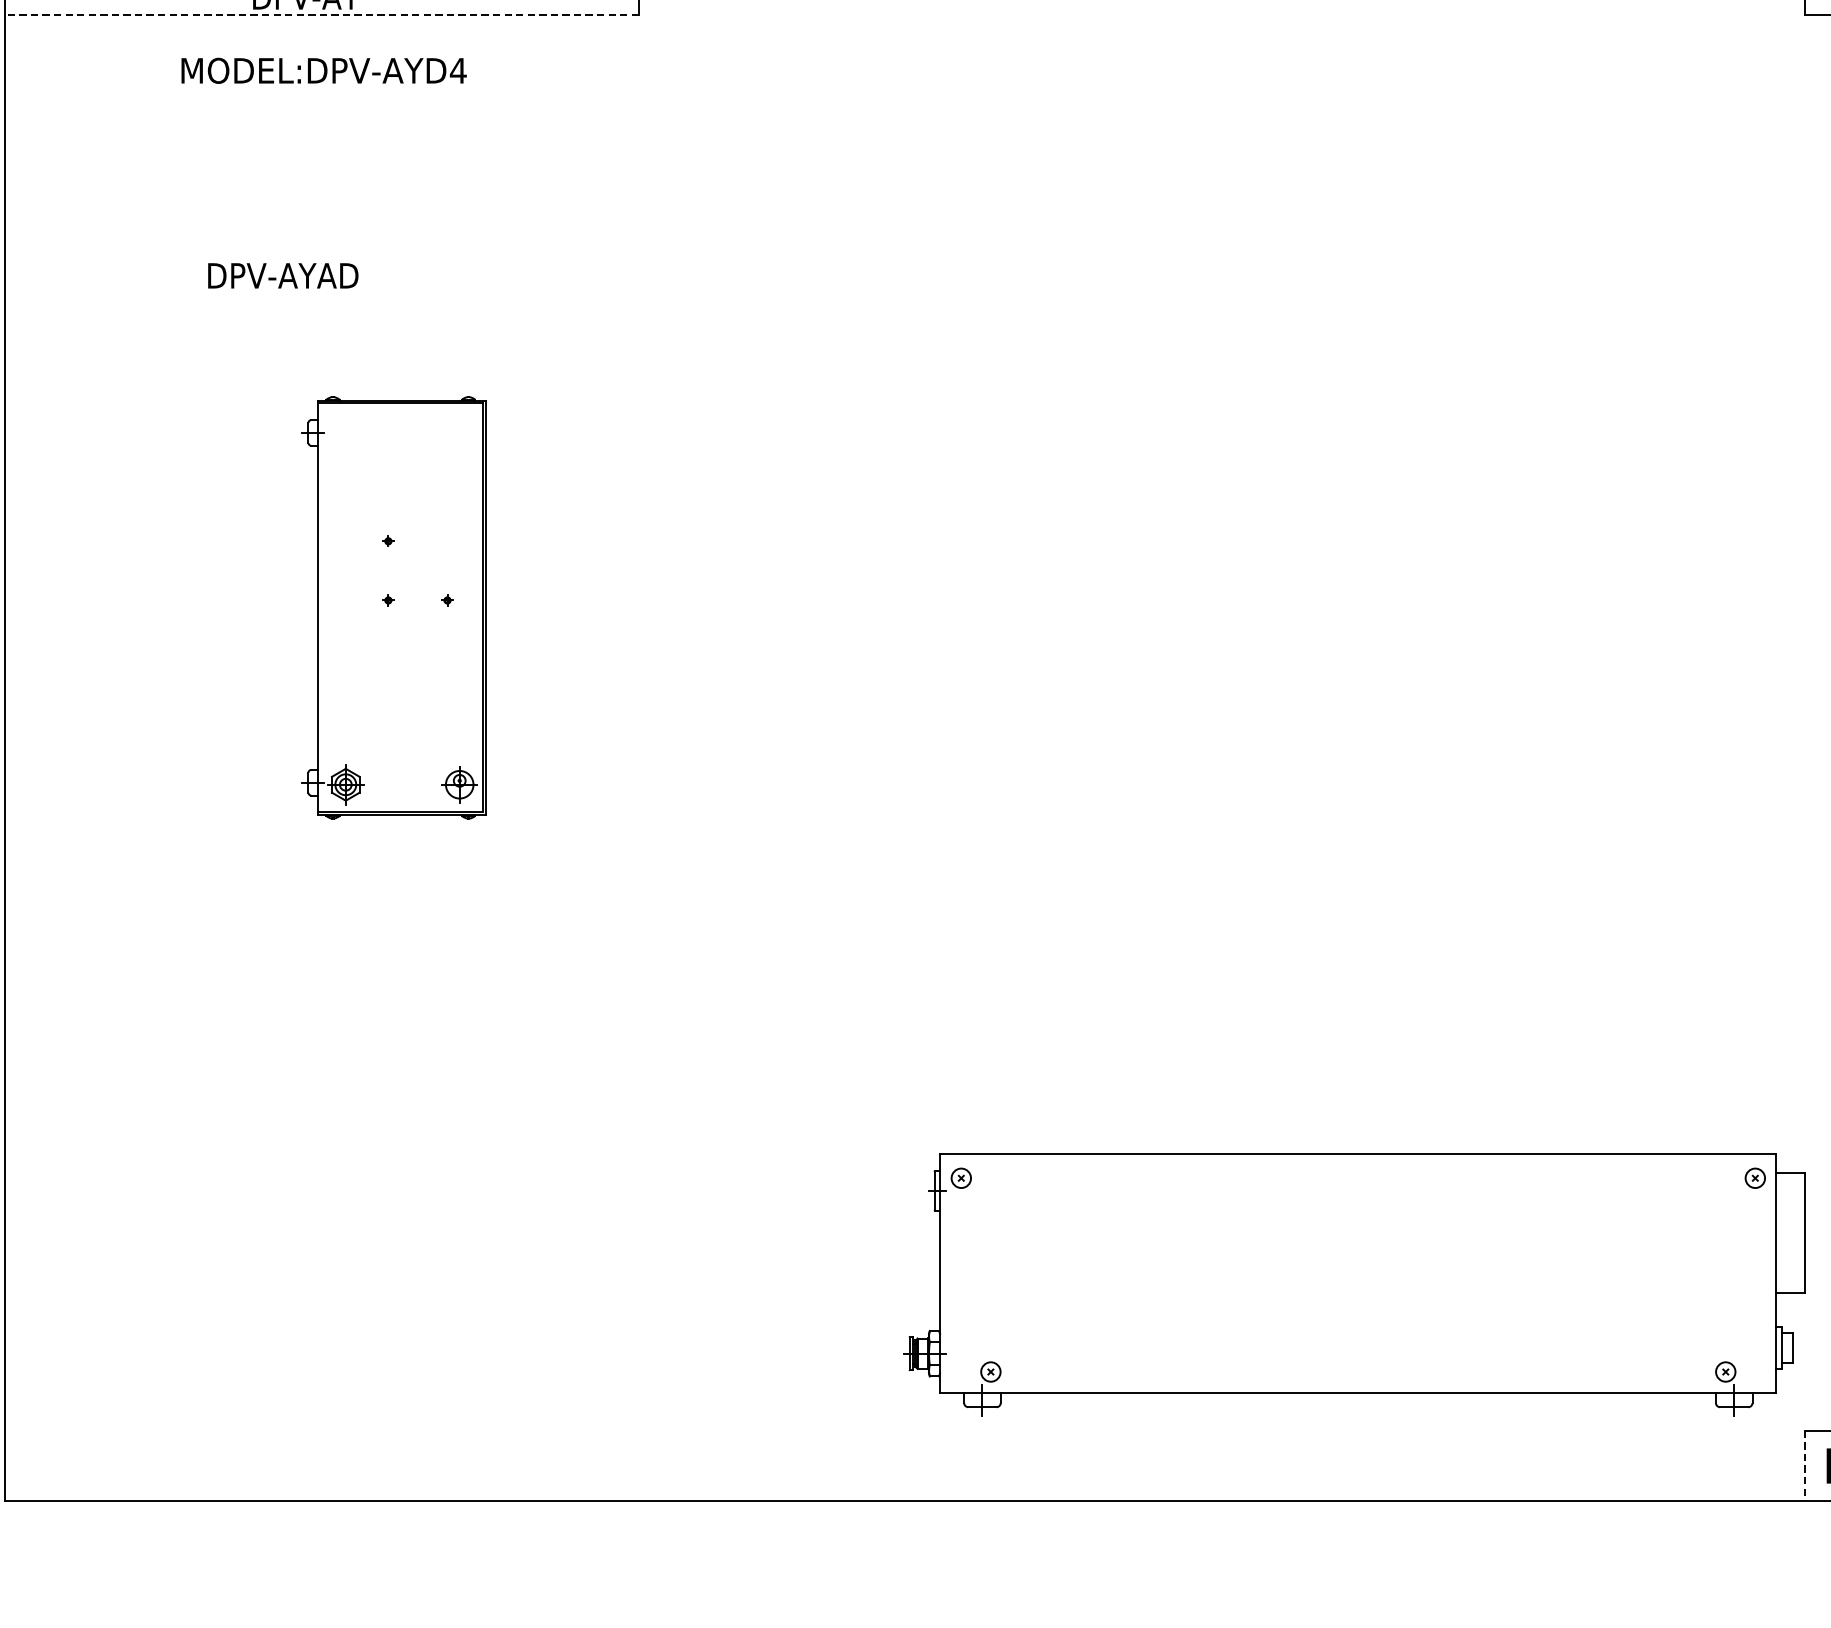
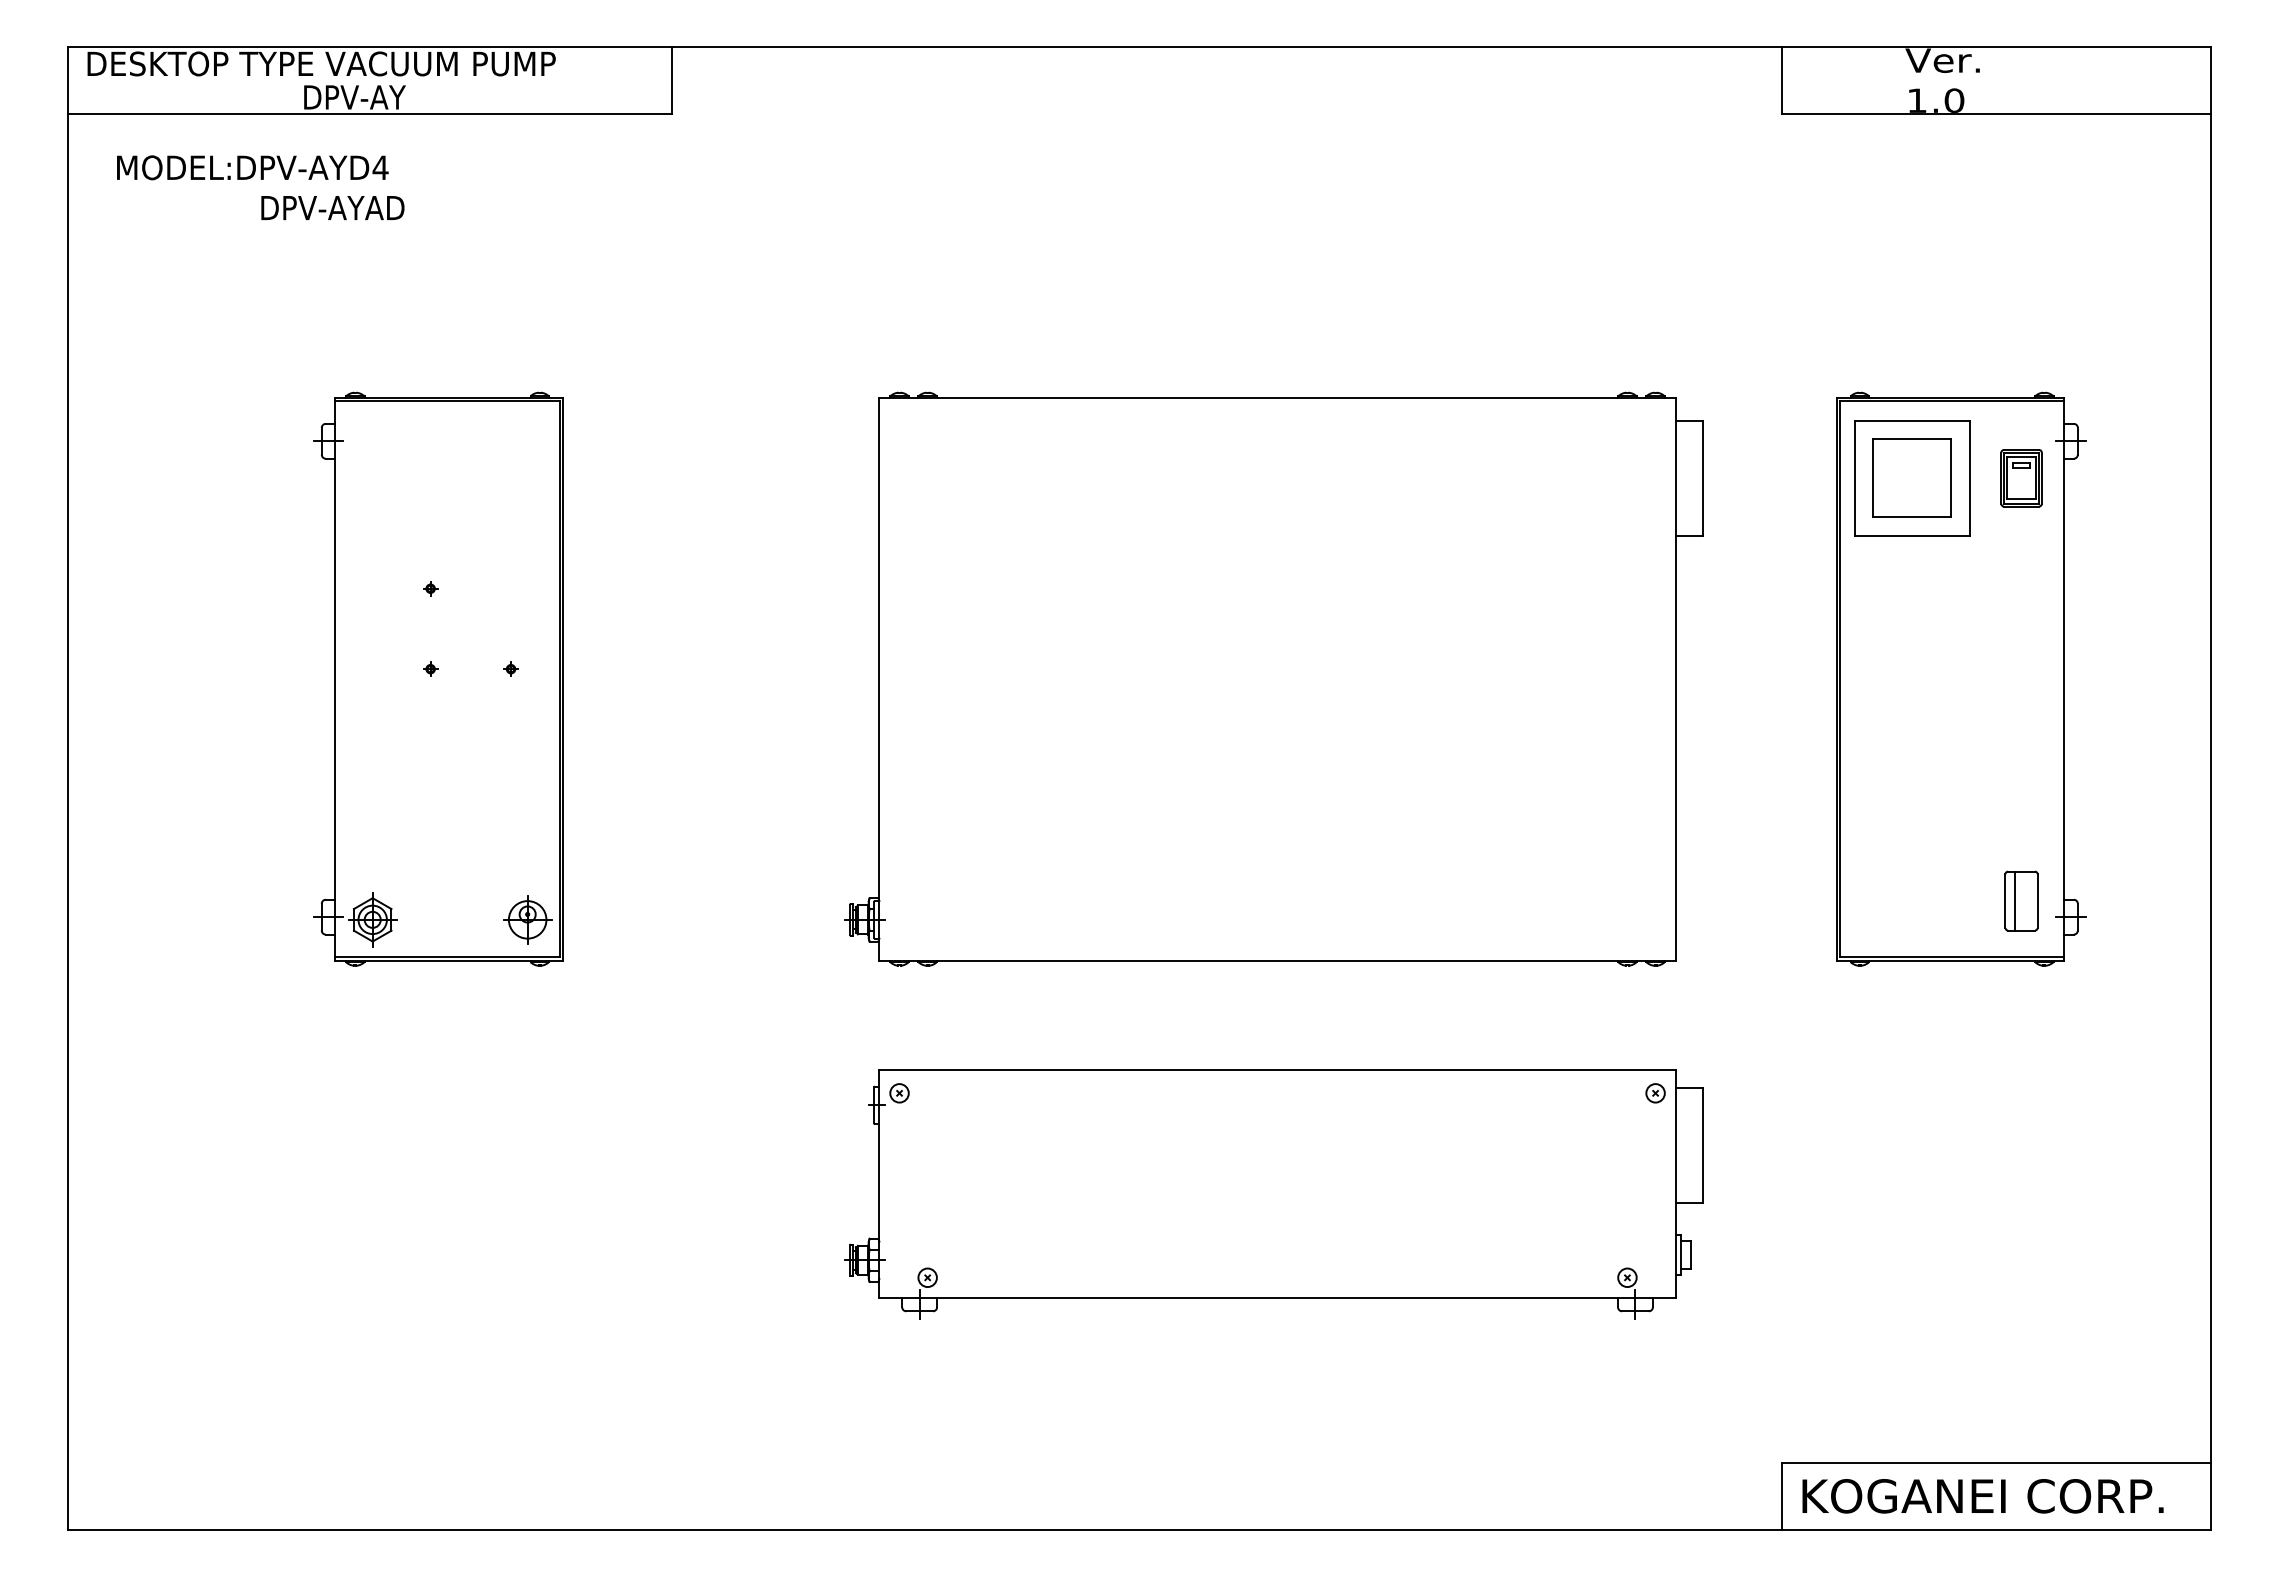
line: (321, 14) -> (369, 114), dashed -> solid
text: (323, 70) -> (252, 167), moved
text: (282, 275) -> (332, 207), moved
part: (394, 607) -> (438, 678), size x1.43
part: (1271, 607) -> (1273, 678), added
part: (1354, 1284) -> (1273, 1194), moved
line: (1804, 1466) -> (1781, 1496), dashed -> solid

